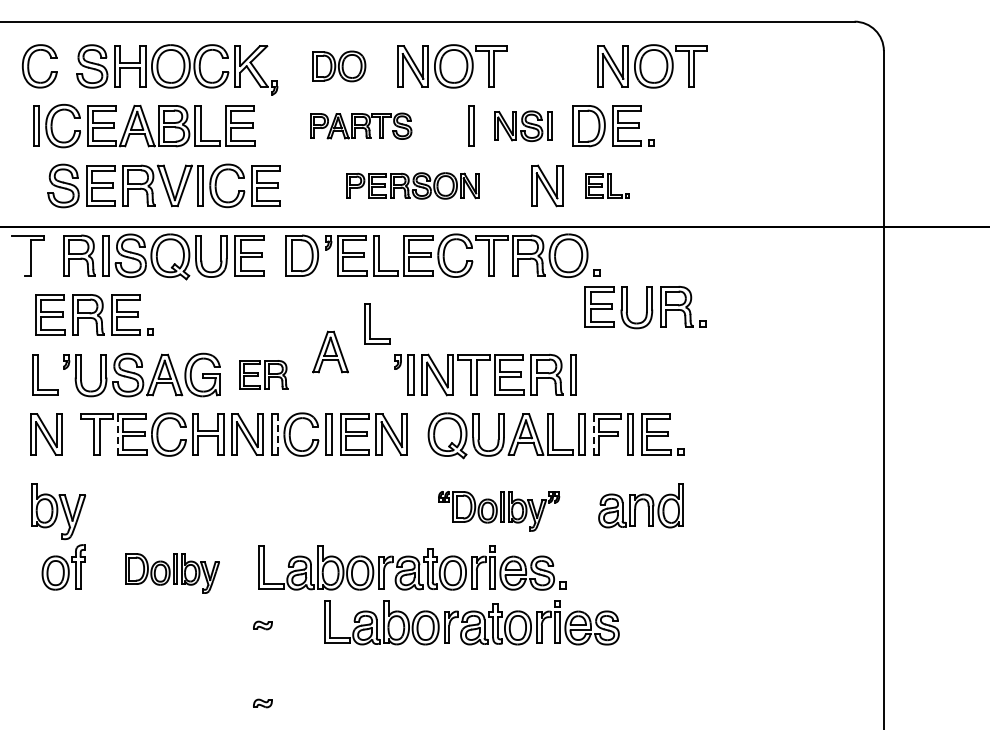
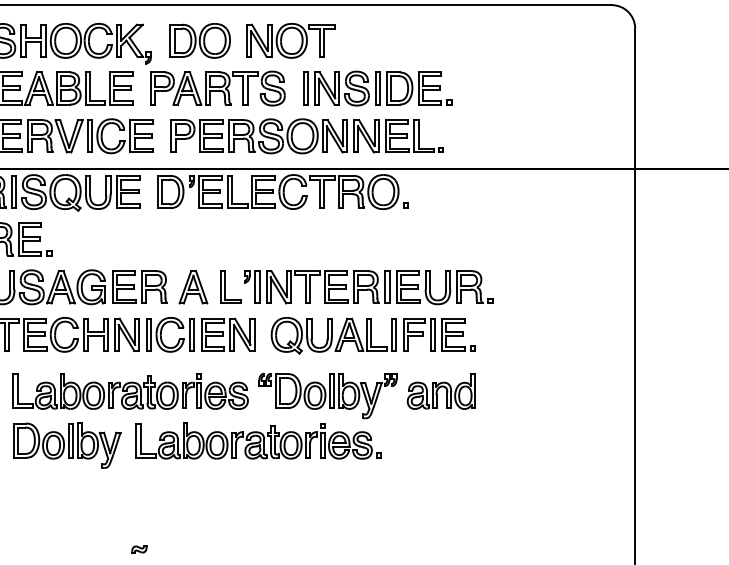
part: (339, 66) -> (200, 40), size x1.43
part: (652, 66) -> (450, 40), removed
part: (360, 126) -> (217, 88), size x1.67
part: (523, 126) -> (347, 88), size x1.43
part: (412, 185) -> (258, 135), size x1.67
part: (607, 185) -> (414, 135), size x1.67
part: (645, 307) -> (444, 287), moved
part: (370, 323) -> (225, 286), moved
part: (330, 351) -> (193, 286), moved
part: (263, 374) -> (139, 286), size x1.43
line: (118, 434) -> (24, 334), dashed -> solid
line: (593, 434) -> (403, 334), dashed -> solid
line: (277, 435) -> (151, 335), dashed -> solid
part: (498, 511) -> (327, 396), size x1.43
part: (172, 573) -> (67, 445), size x1.43
part: (471, 622) -> (130, 391), moved
part: (262, 625) -> (139, 487), removed

